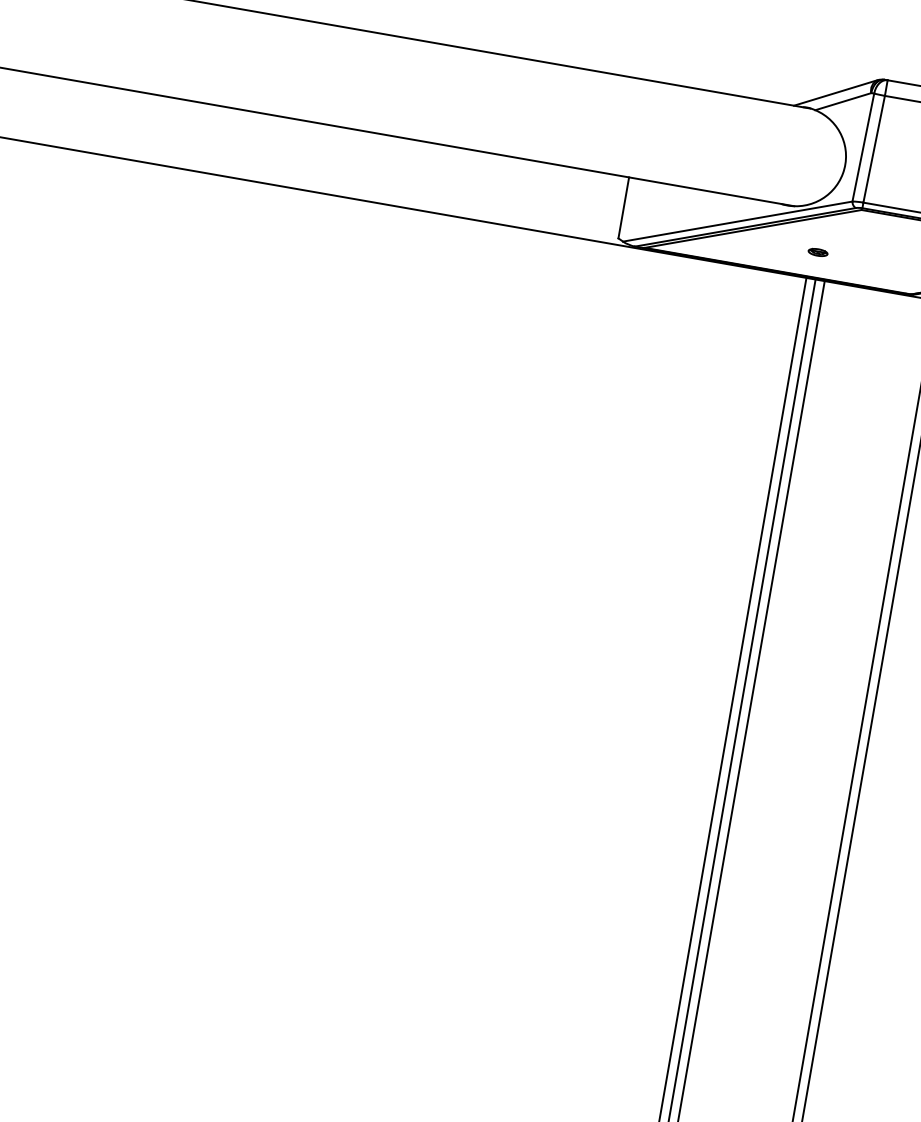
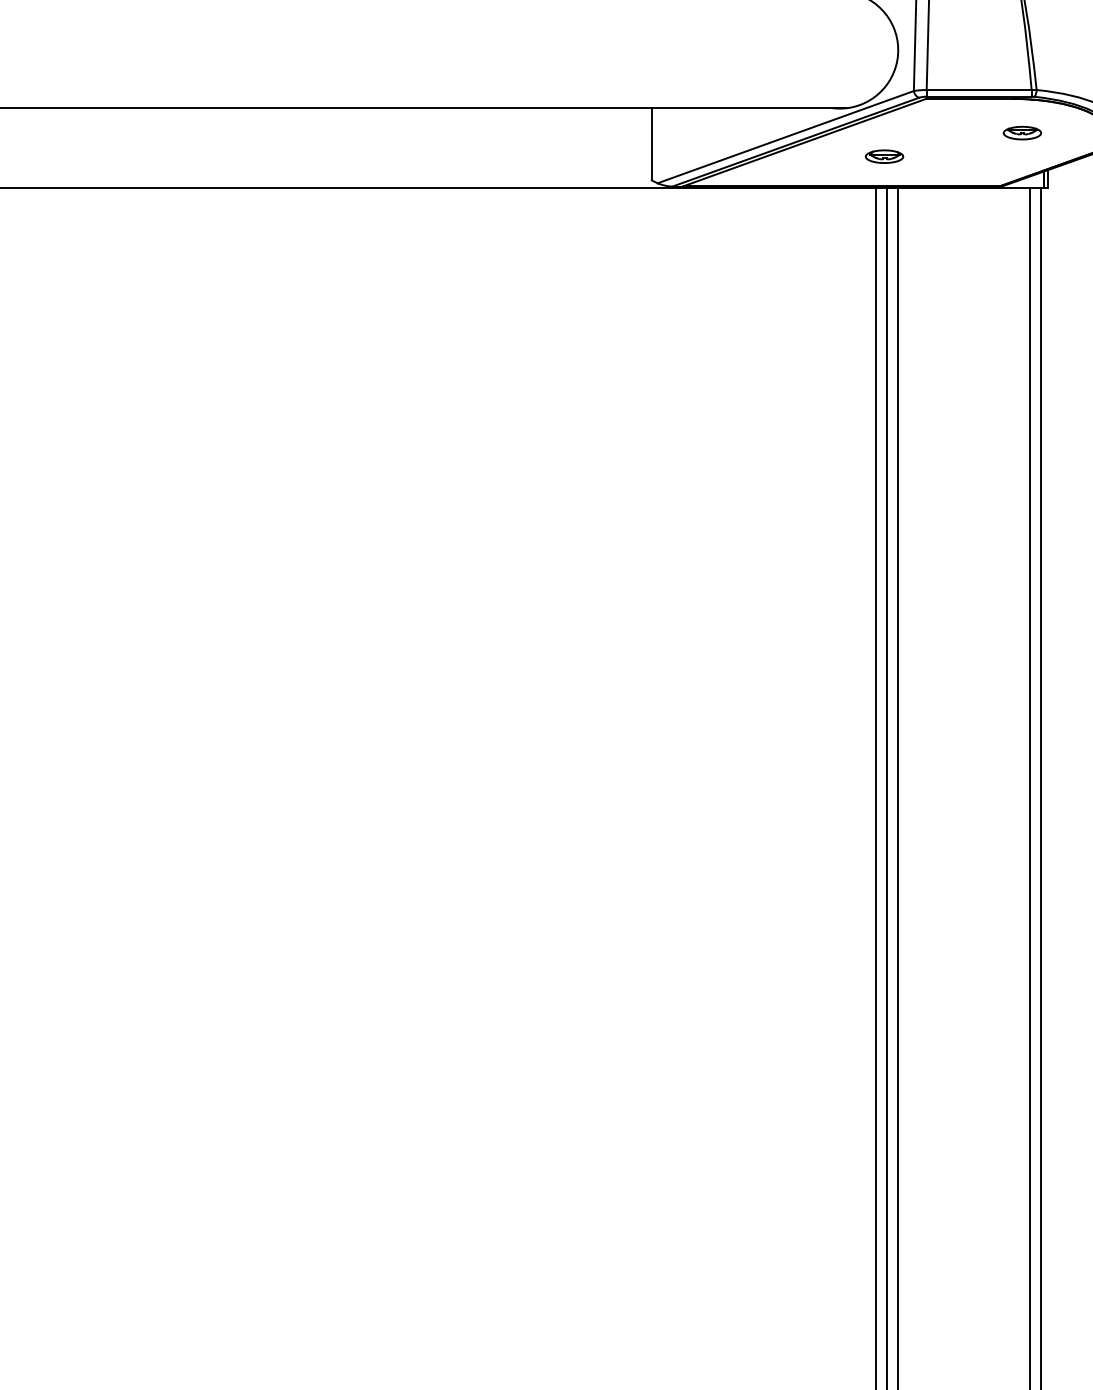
part: (818, 252) -> (884, 156), size x1.67

